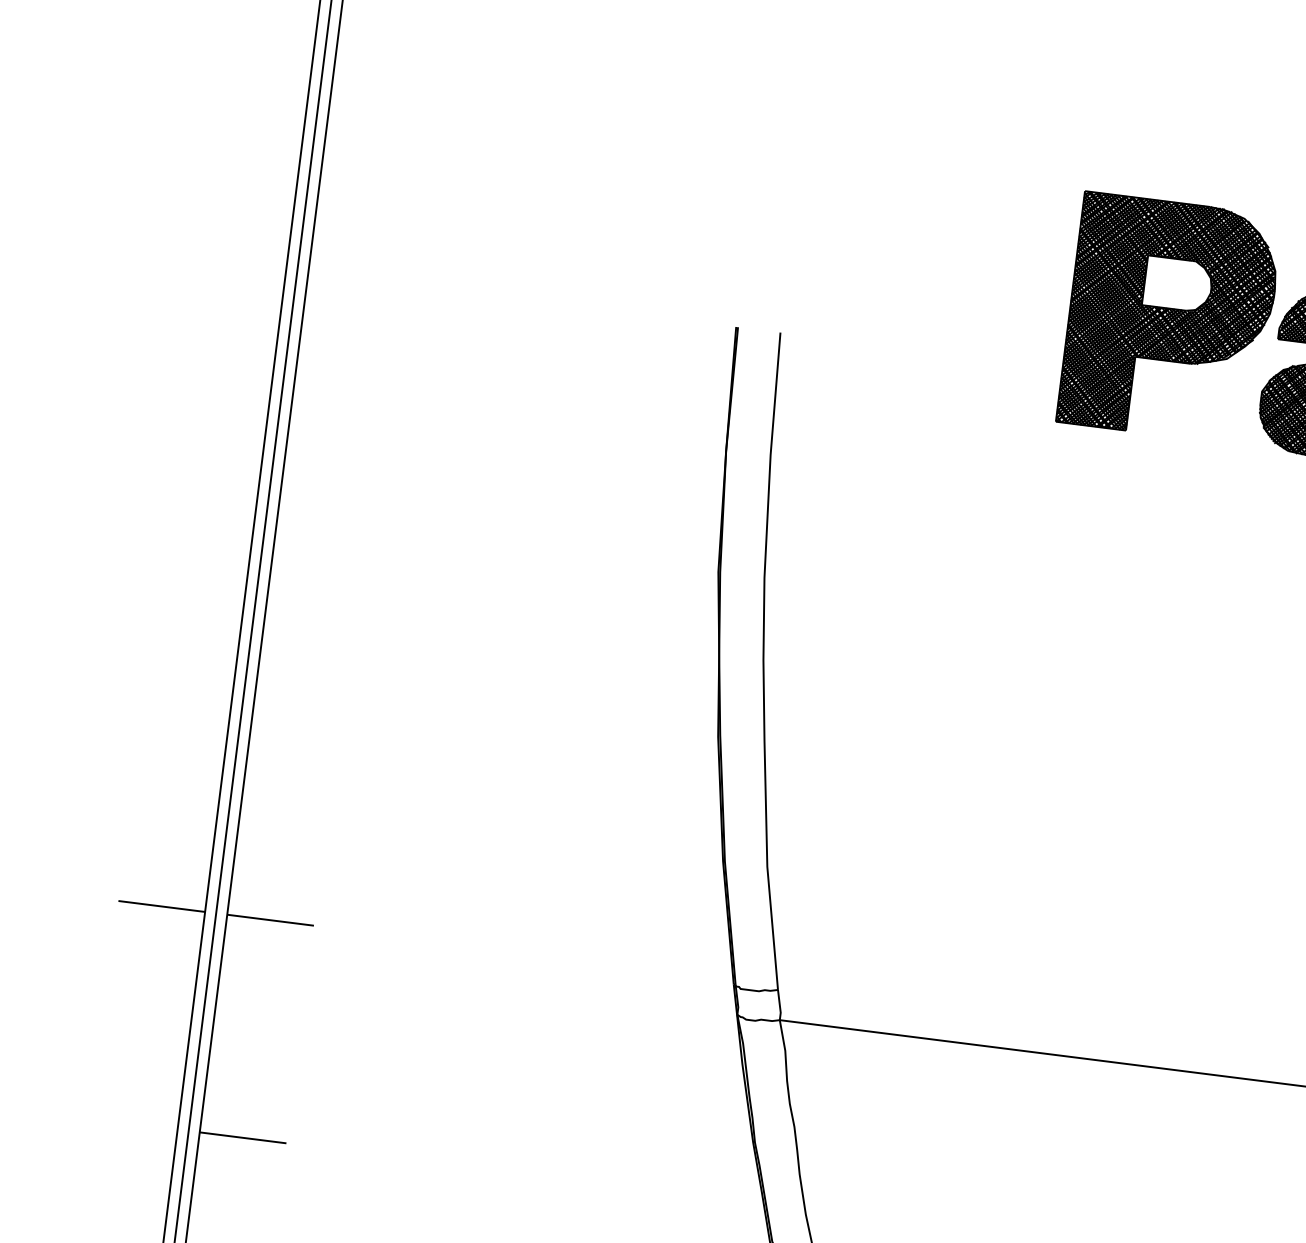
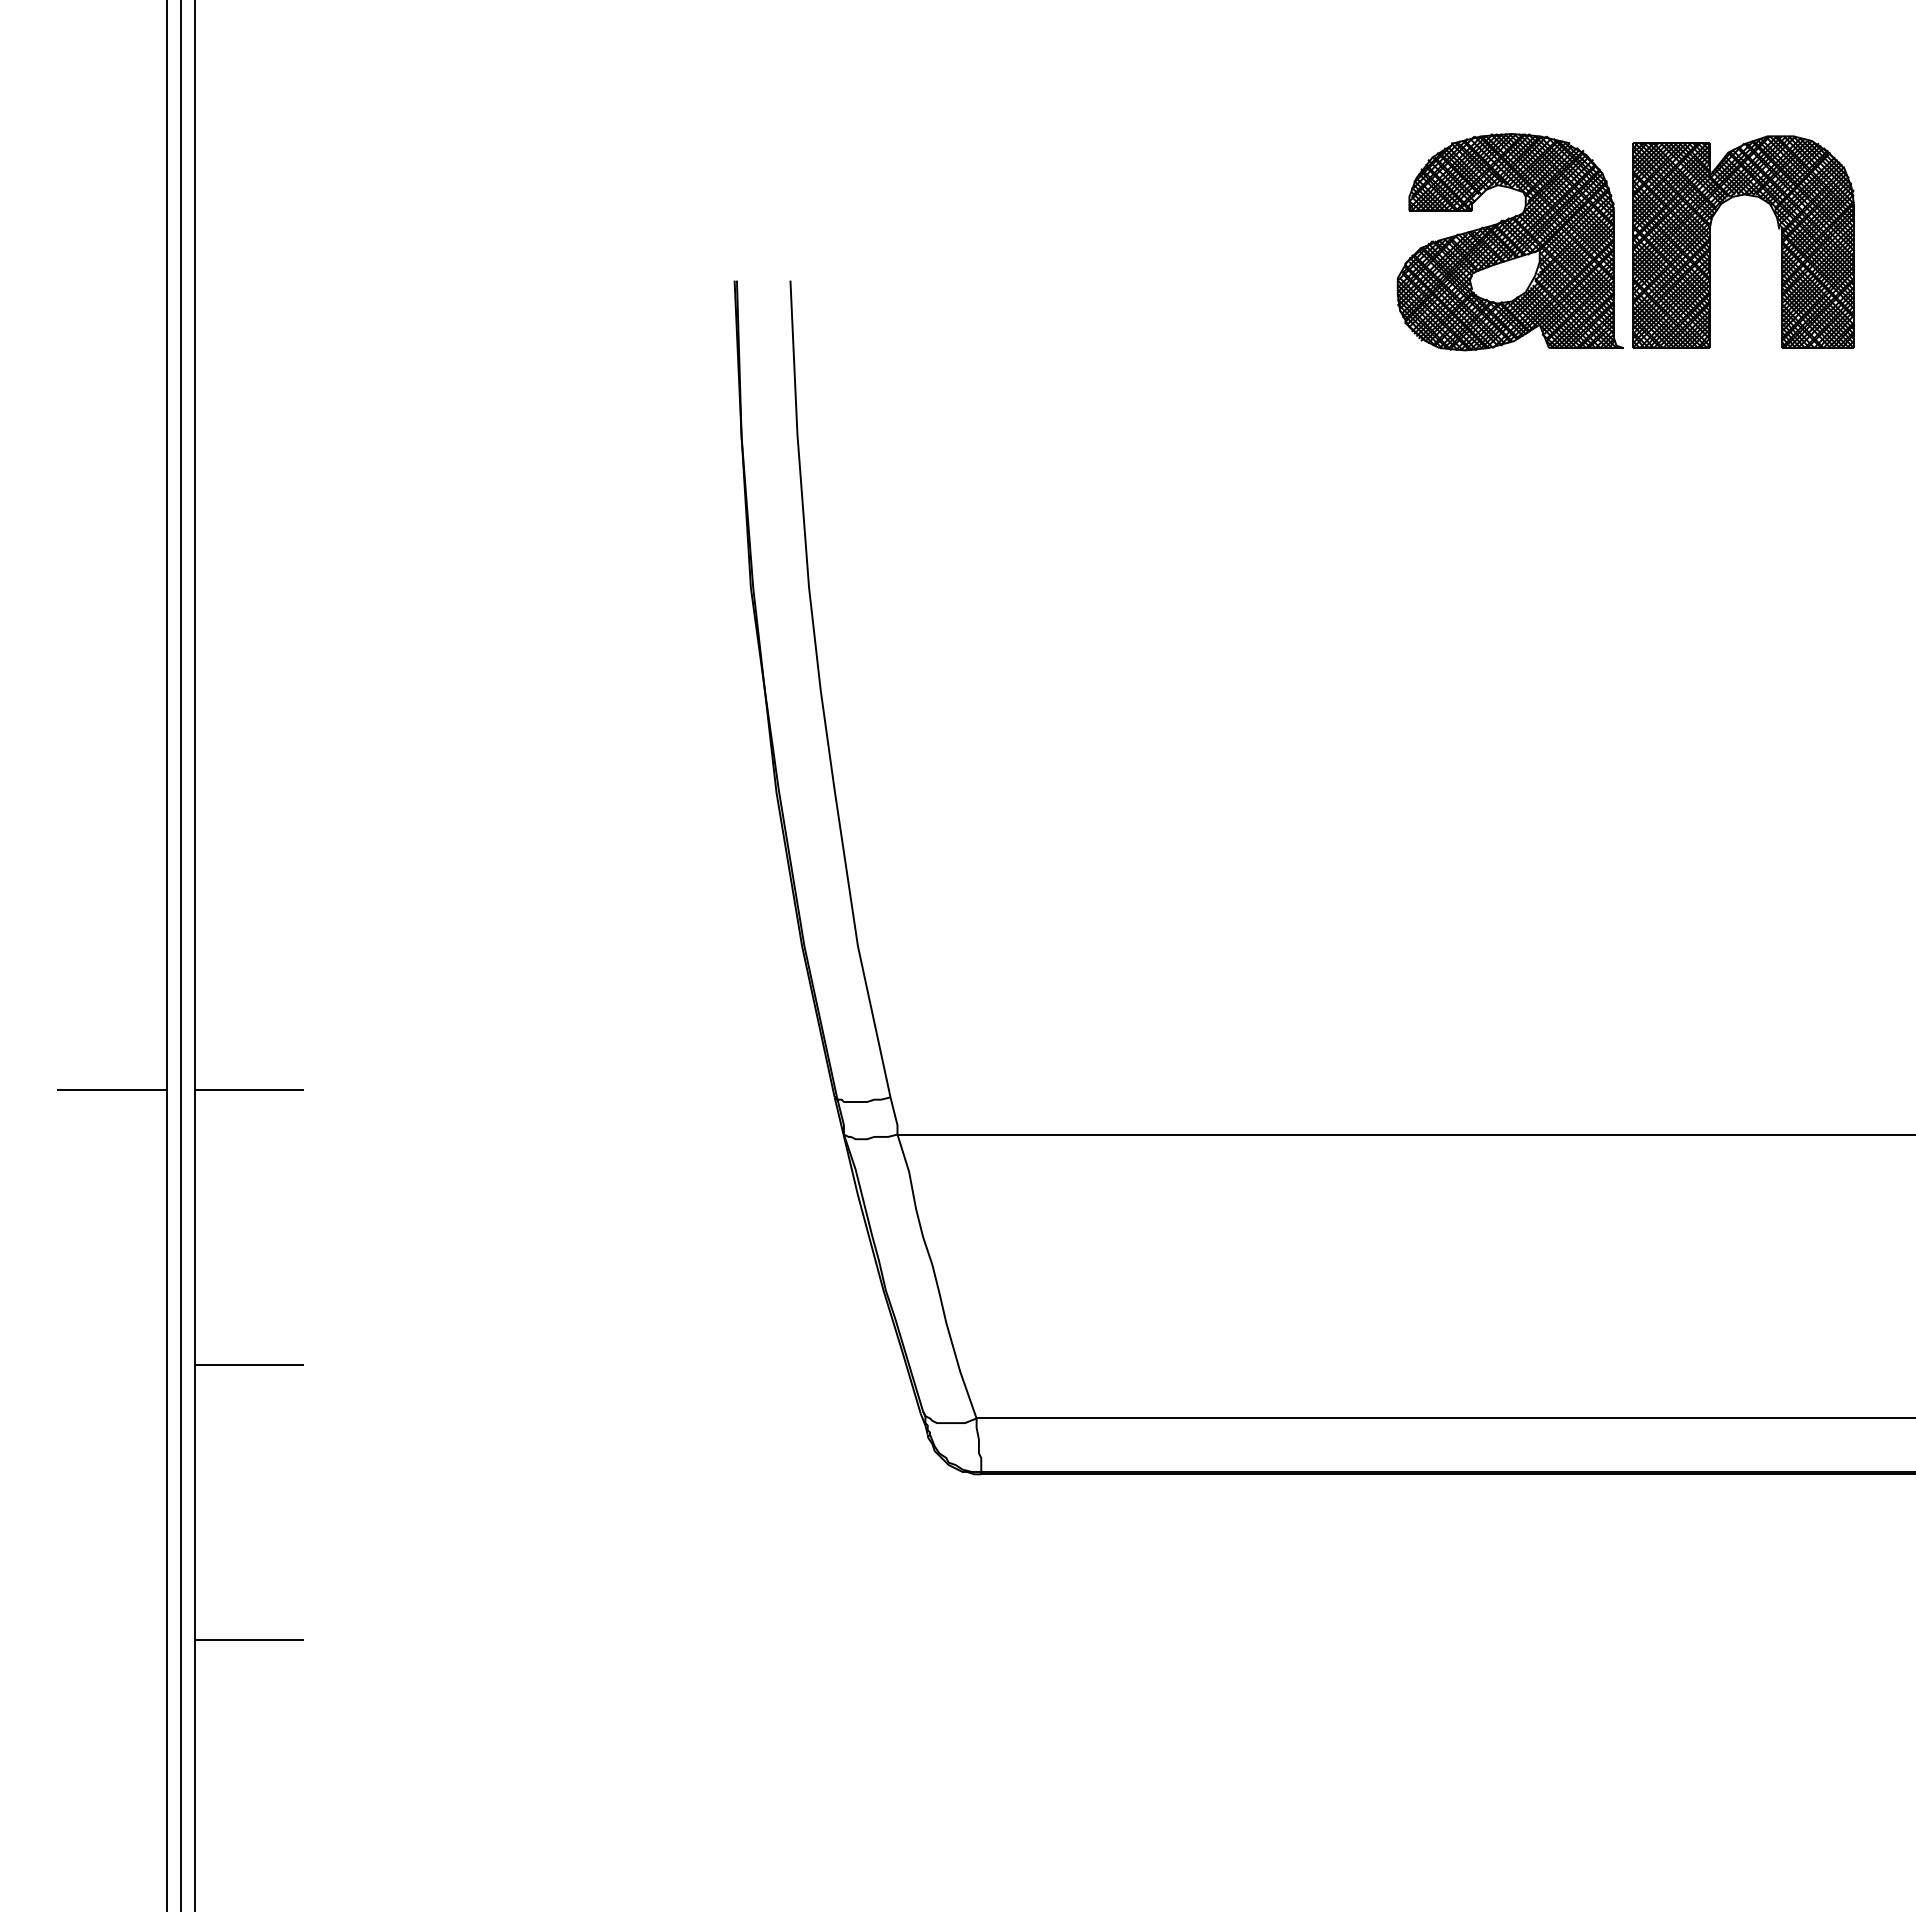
part: (1169, 318) -> (1271, 202), removed

